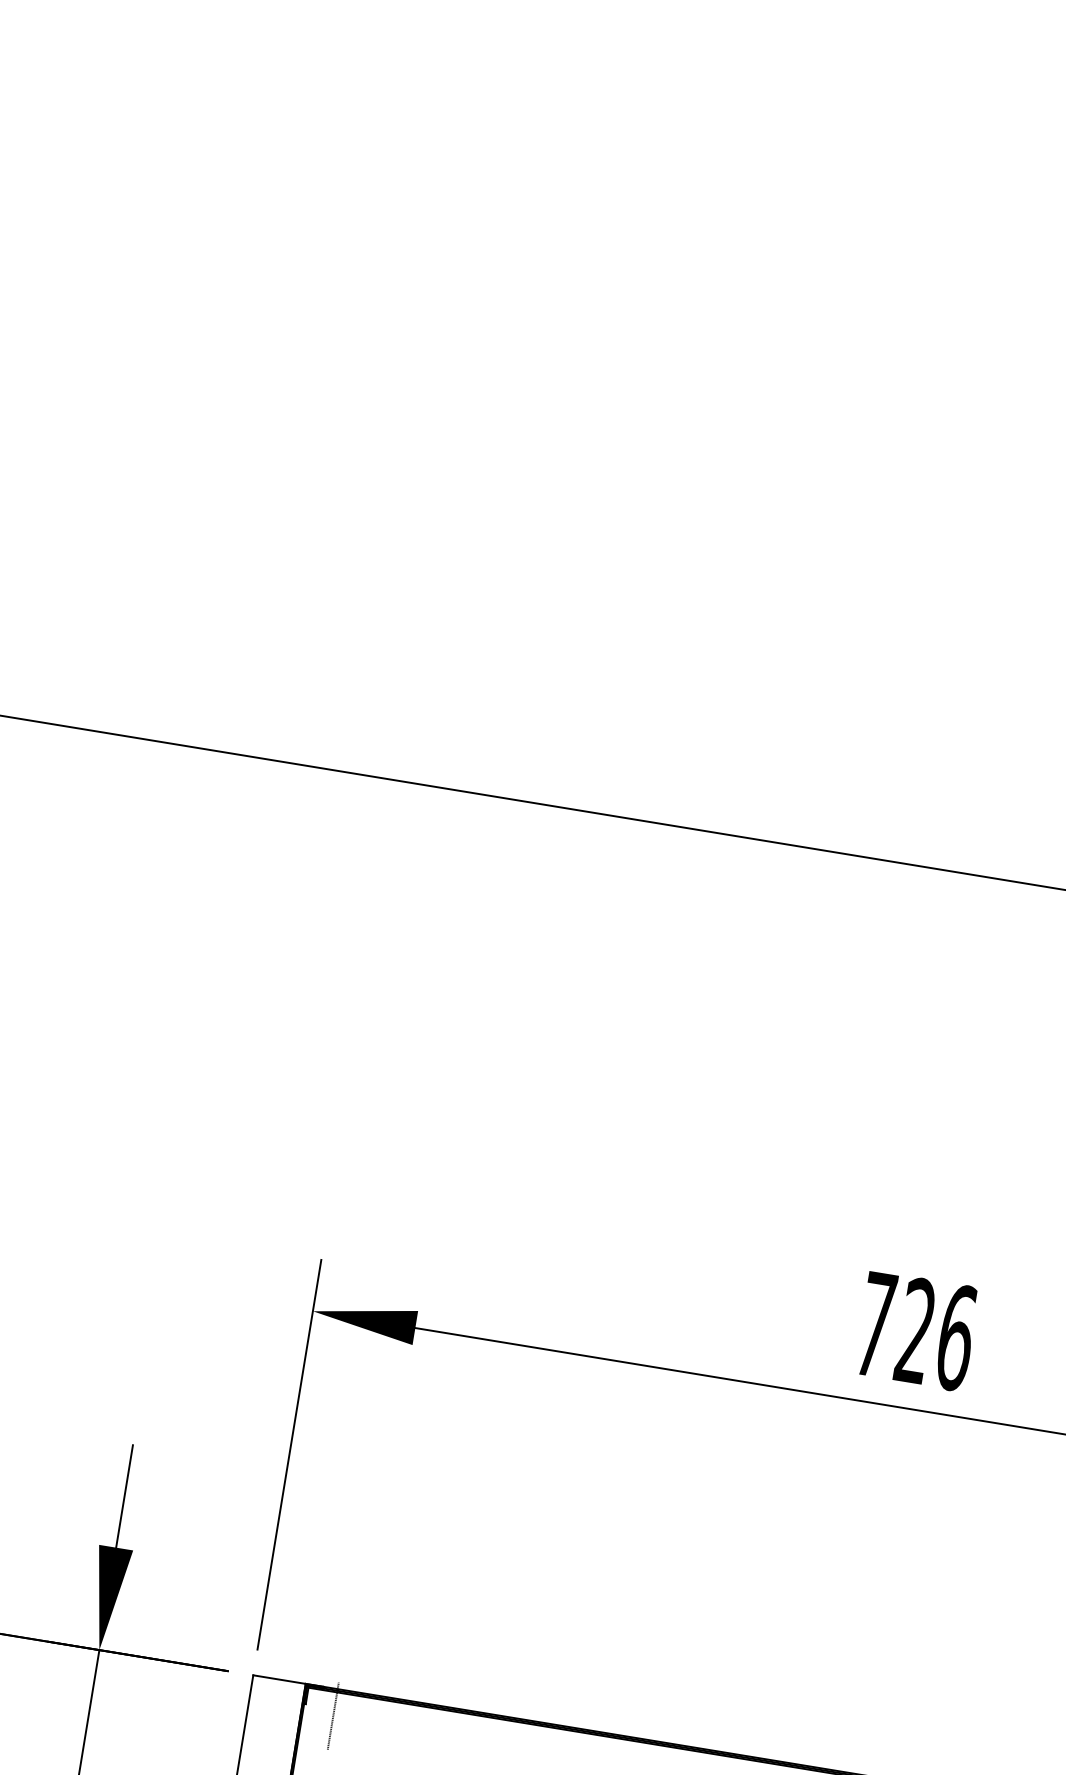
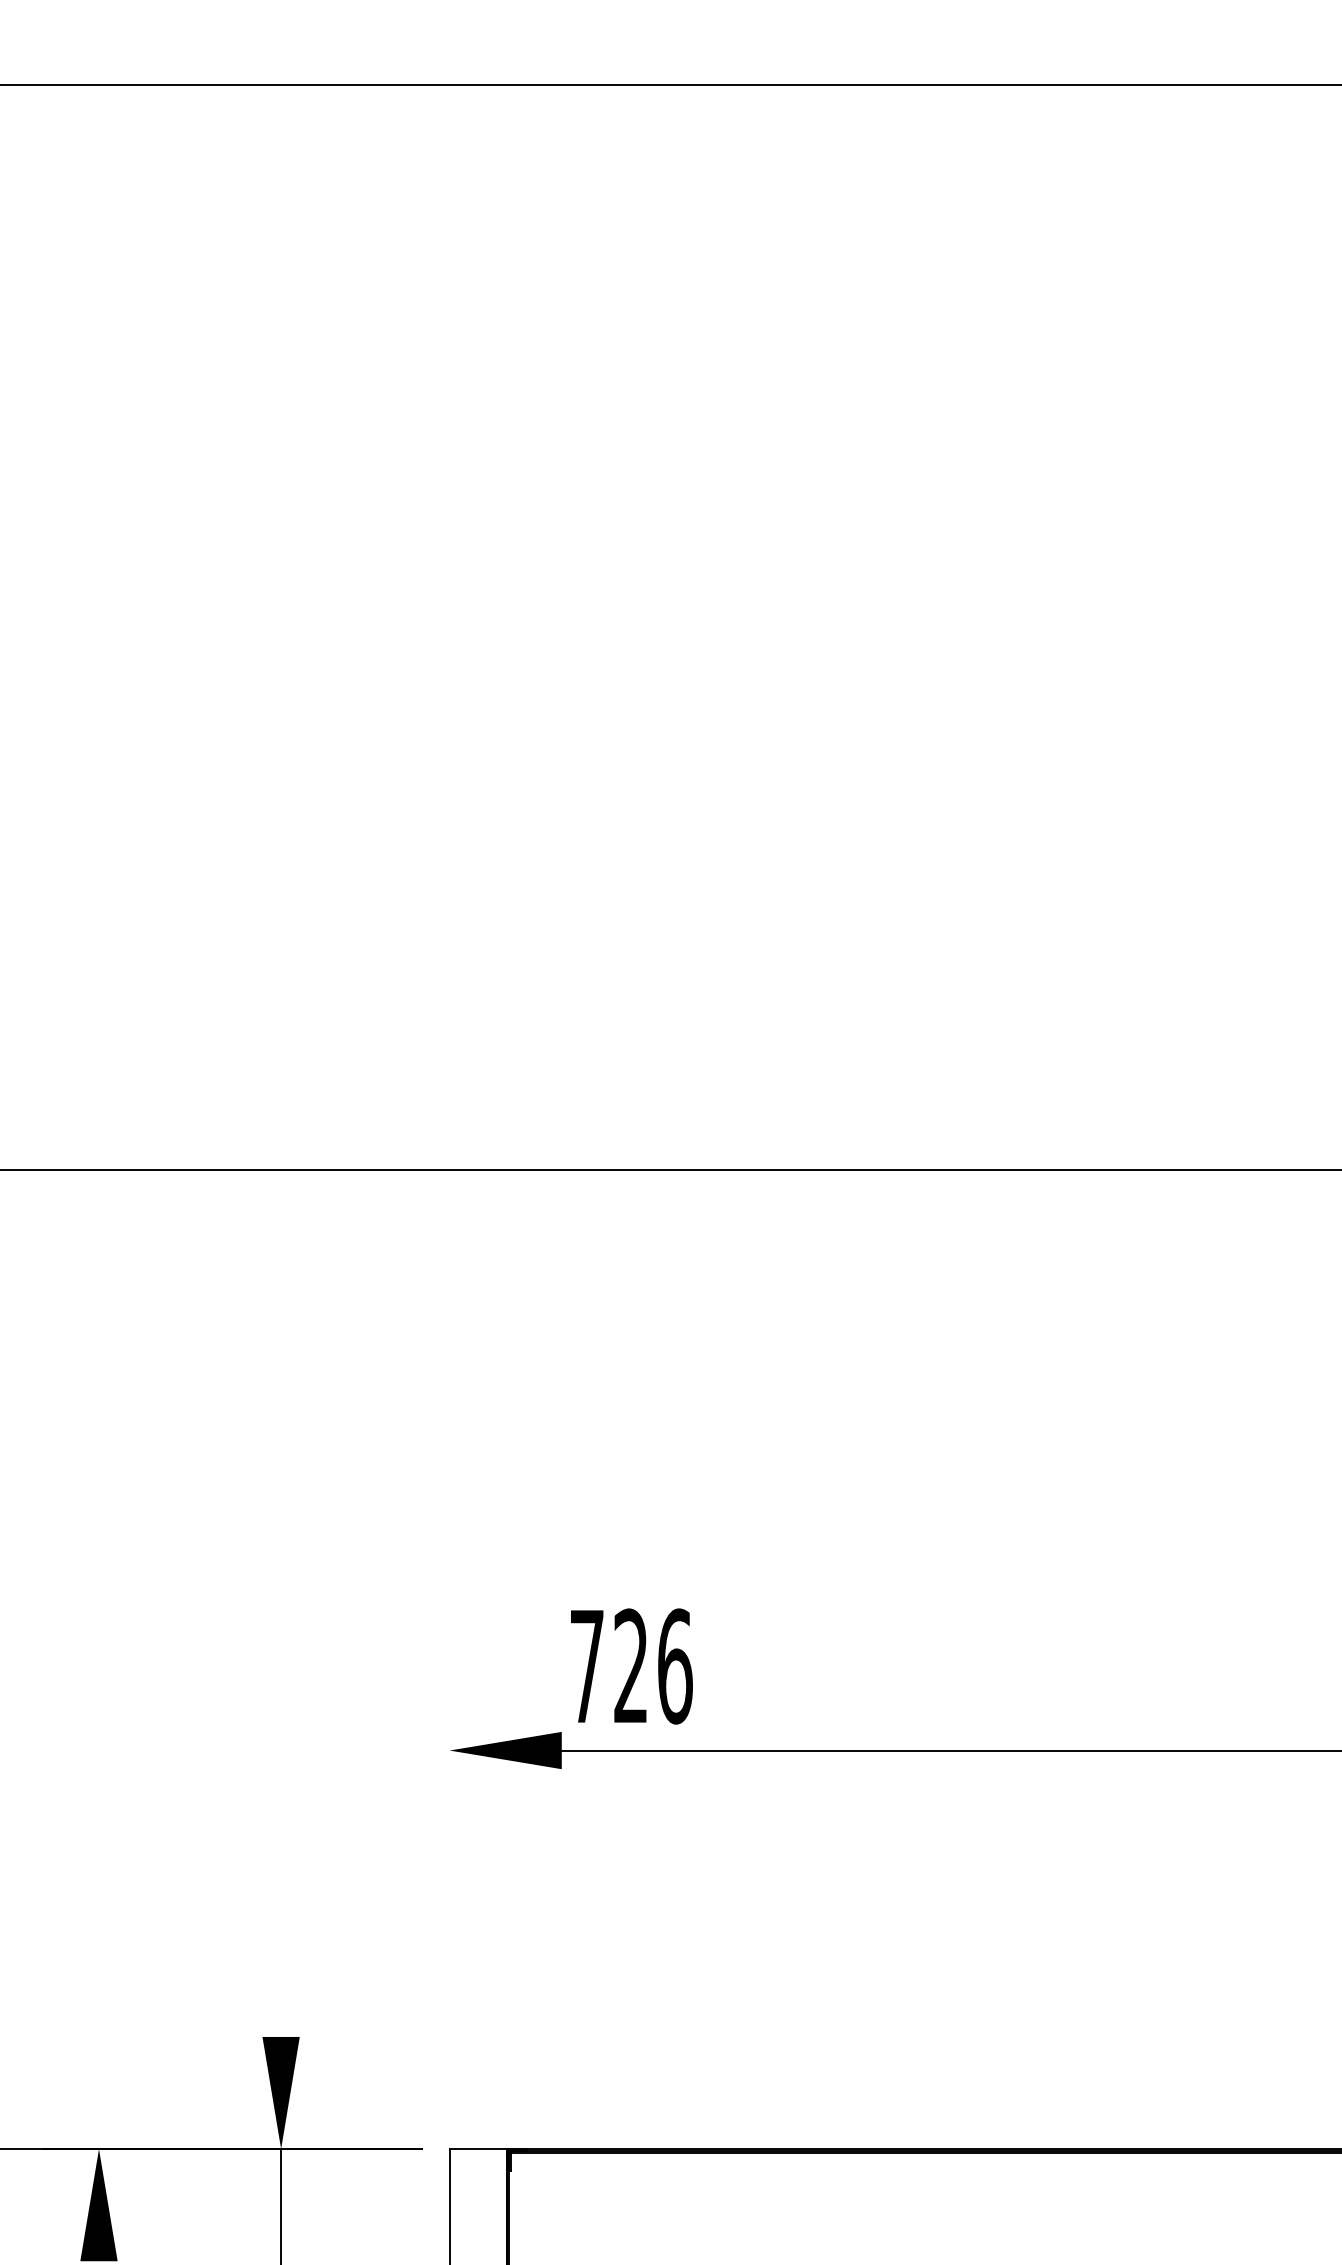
text: (916, 1331) -> (631, 1666), moved
line: (289, 1454) -> (449, 1907), removed
line: (124, 1496) -> (281, 1980), removed
line: (333, 1716) -> (542, 2178), removed

